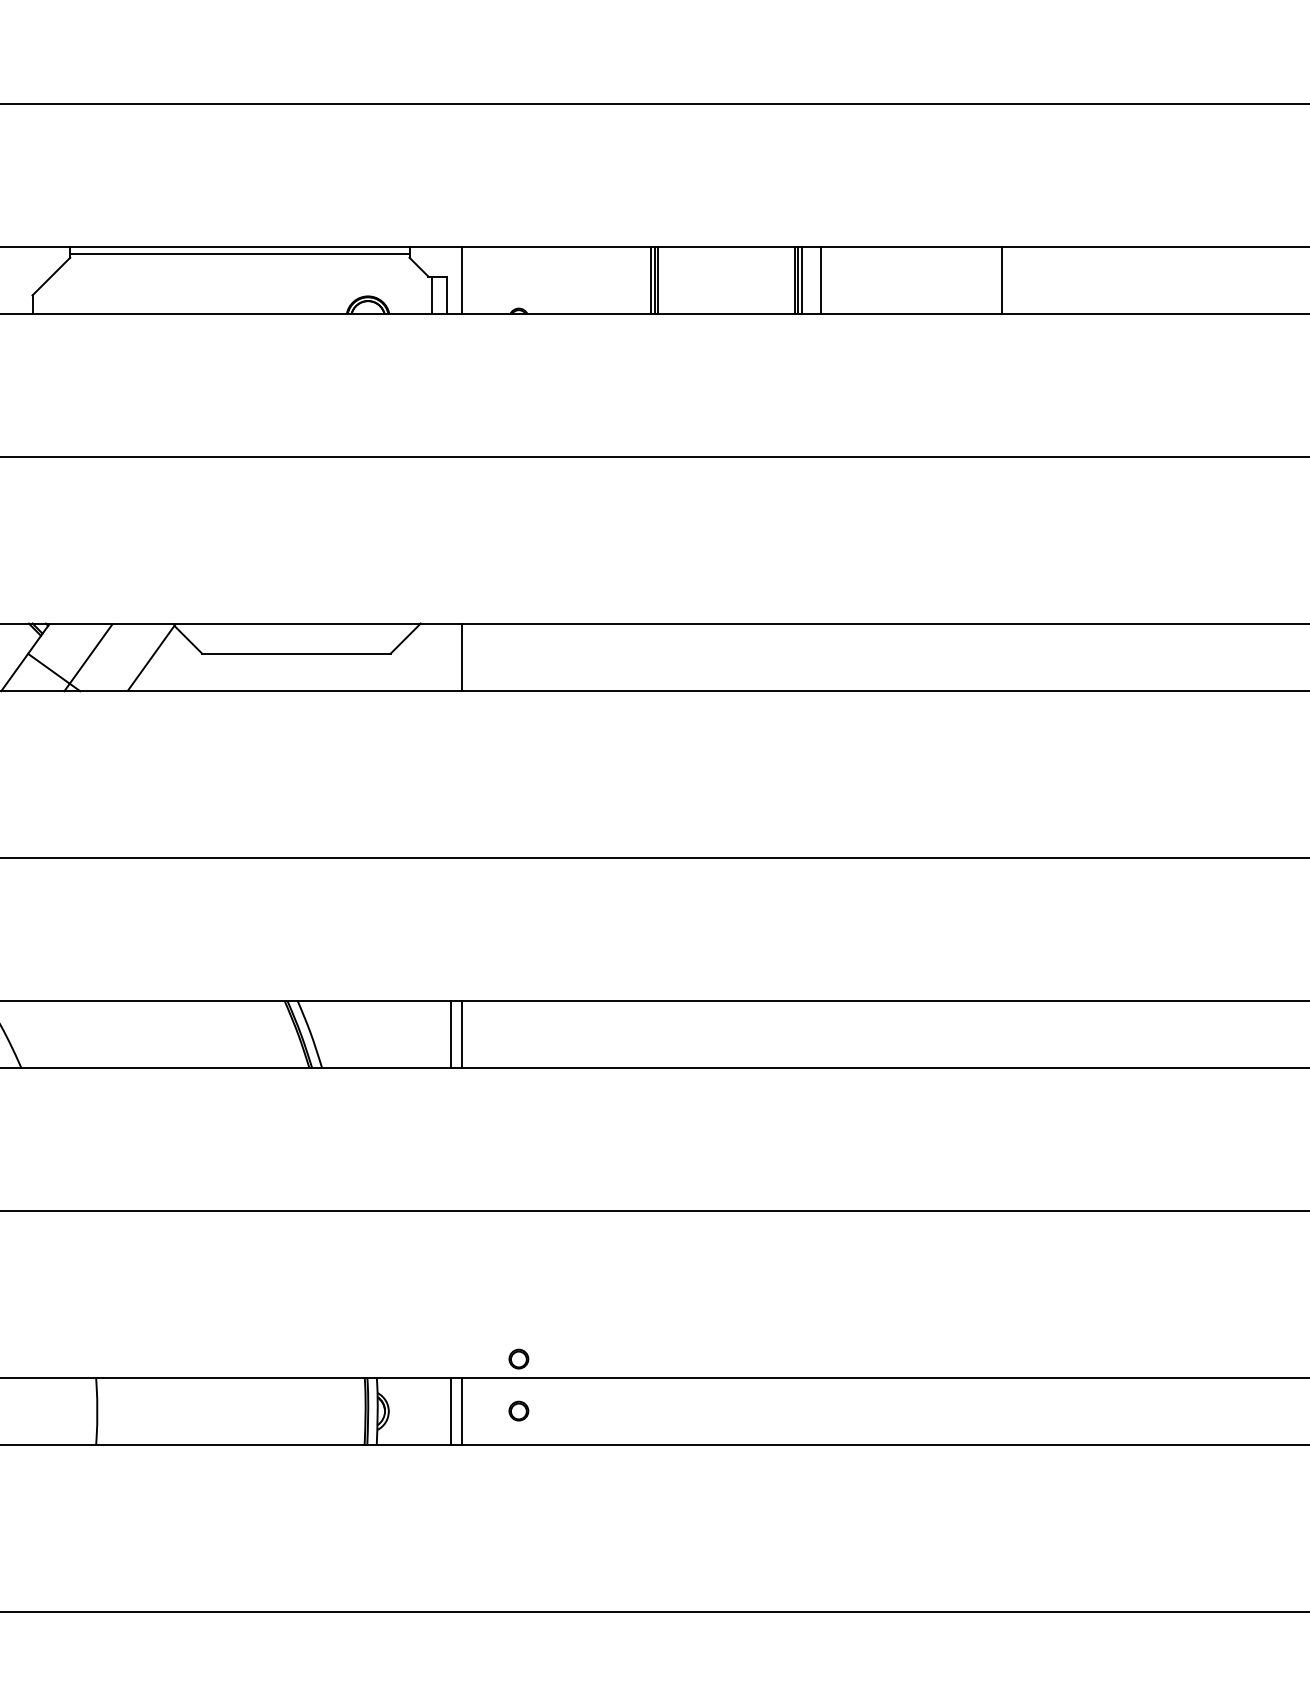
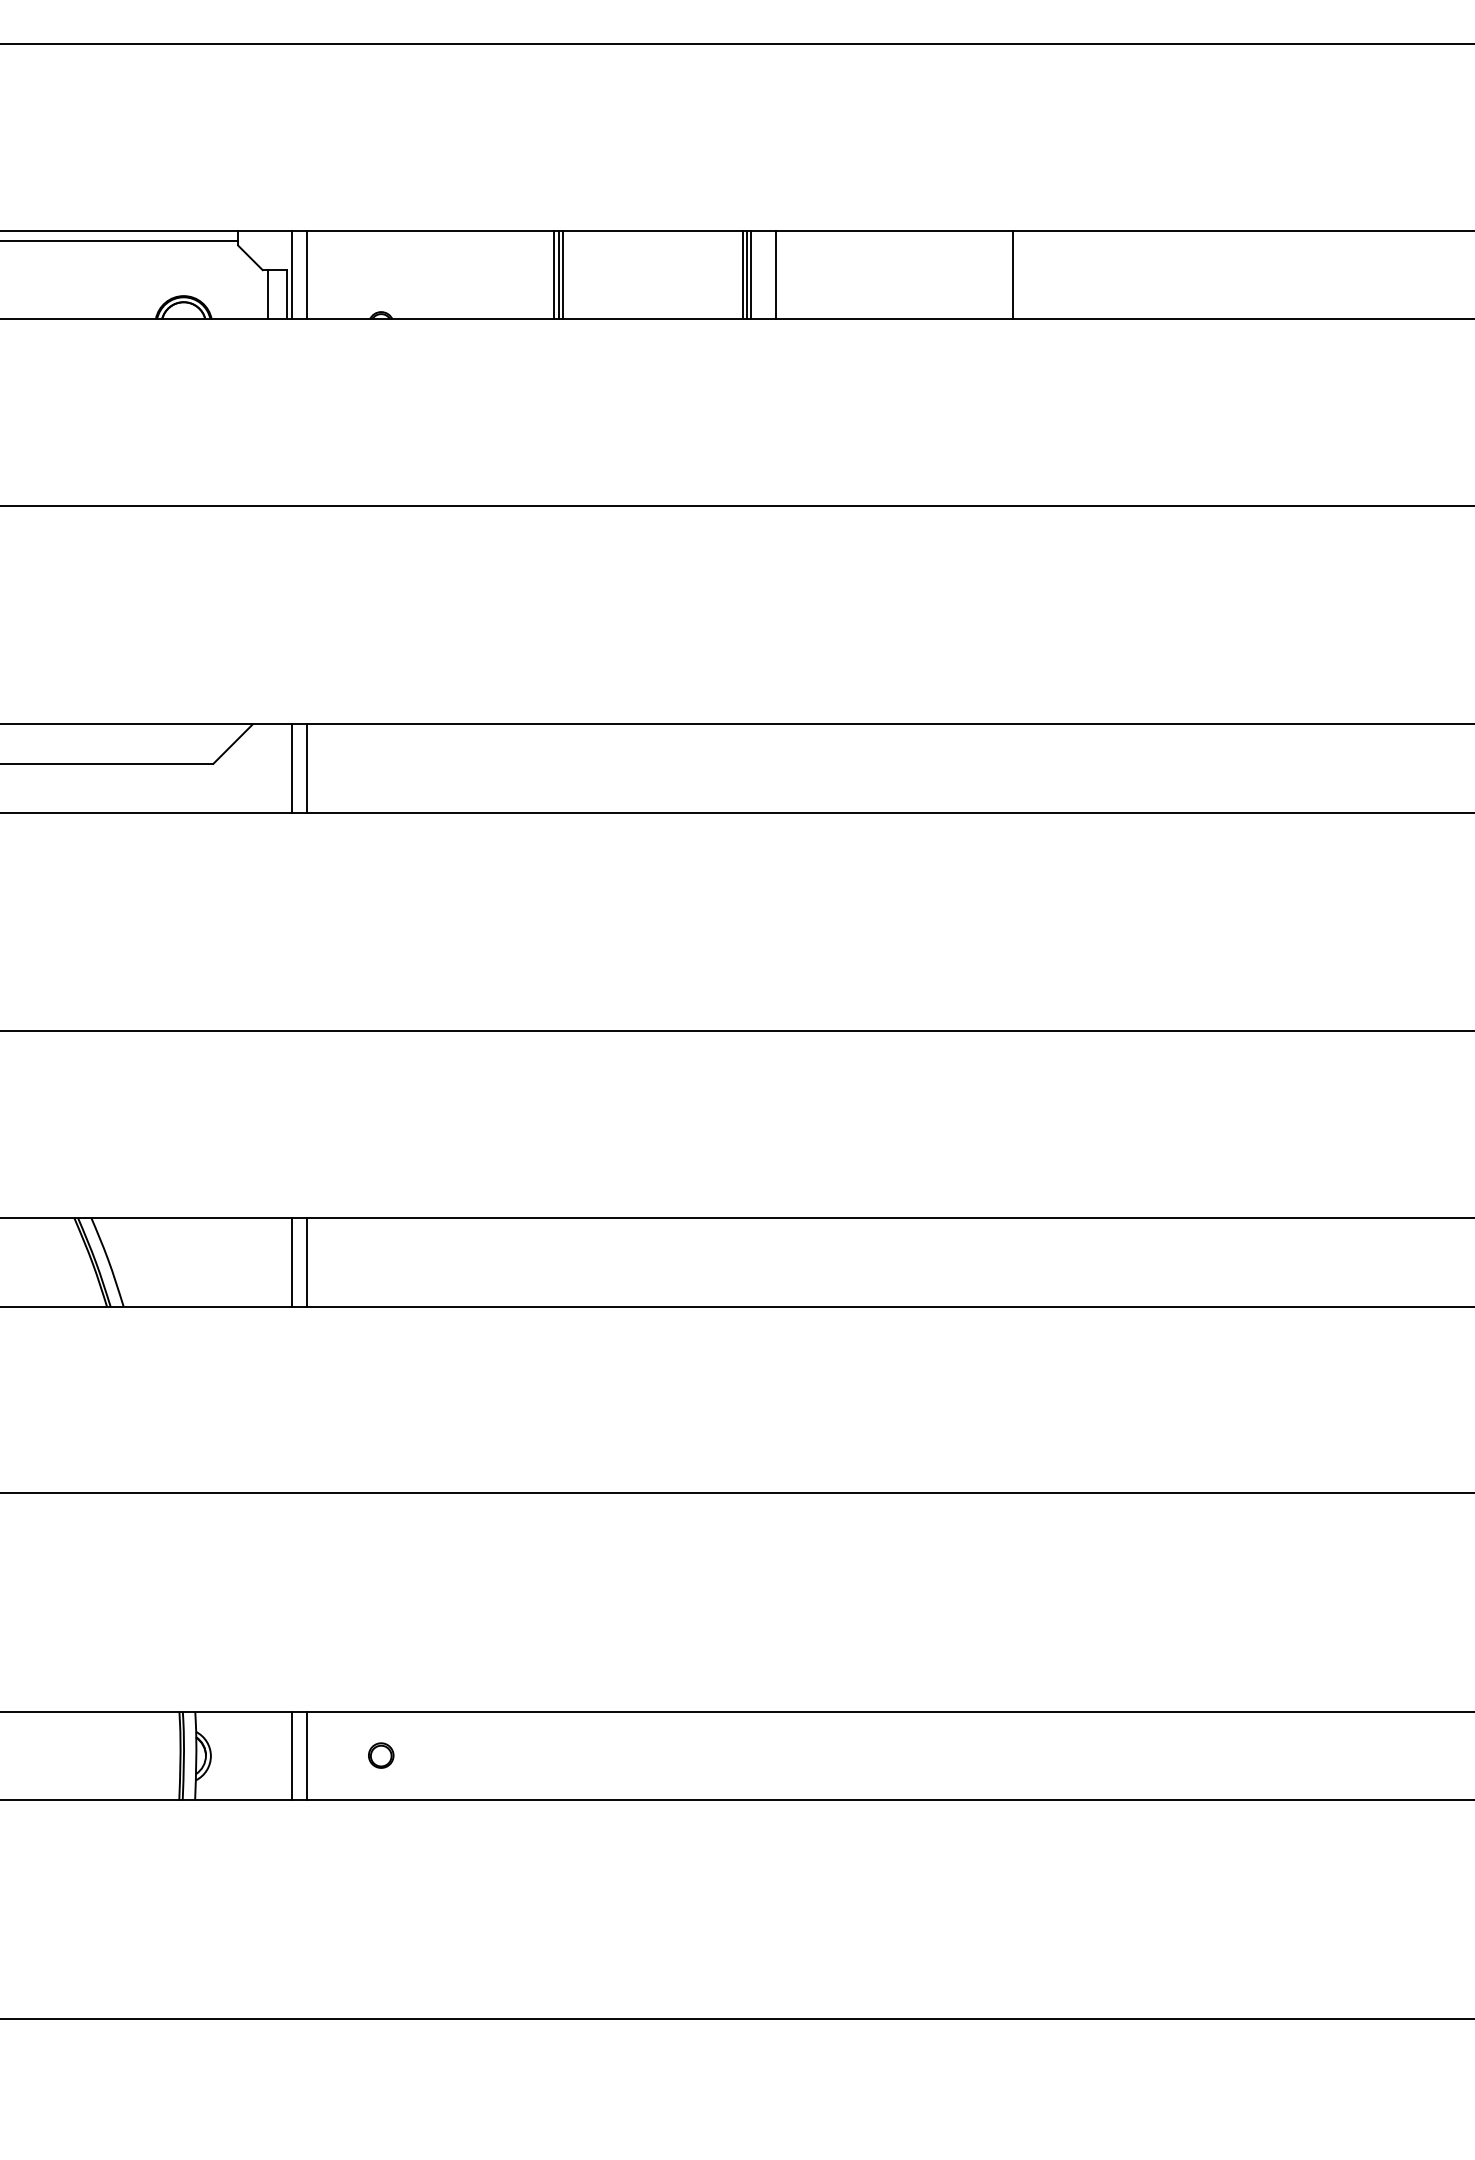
line: (451, 280) -> (292, 275), added
line: (451, 657) -> (292, 768), added
part: (518, 1358) -> (380, 1686), removed

